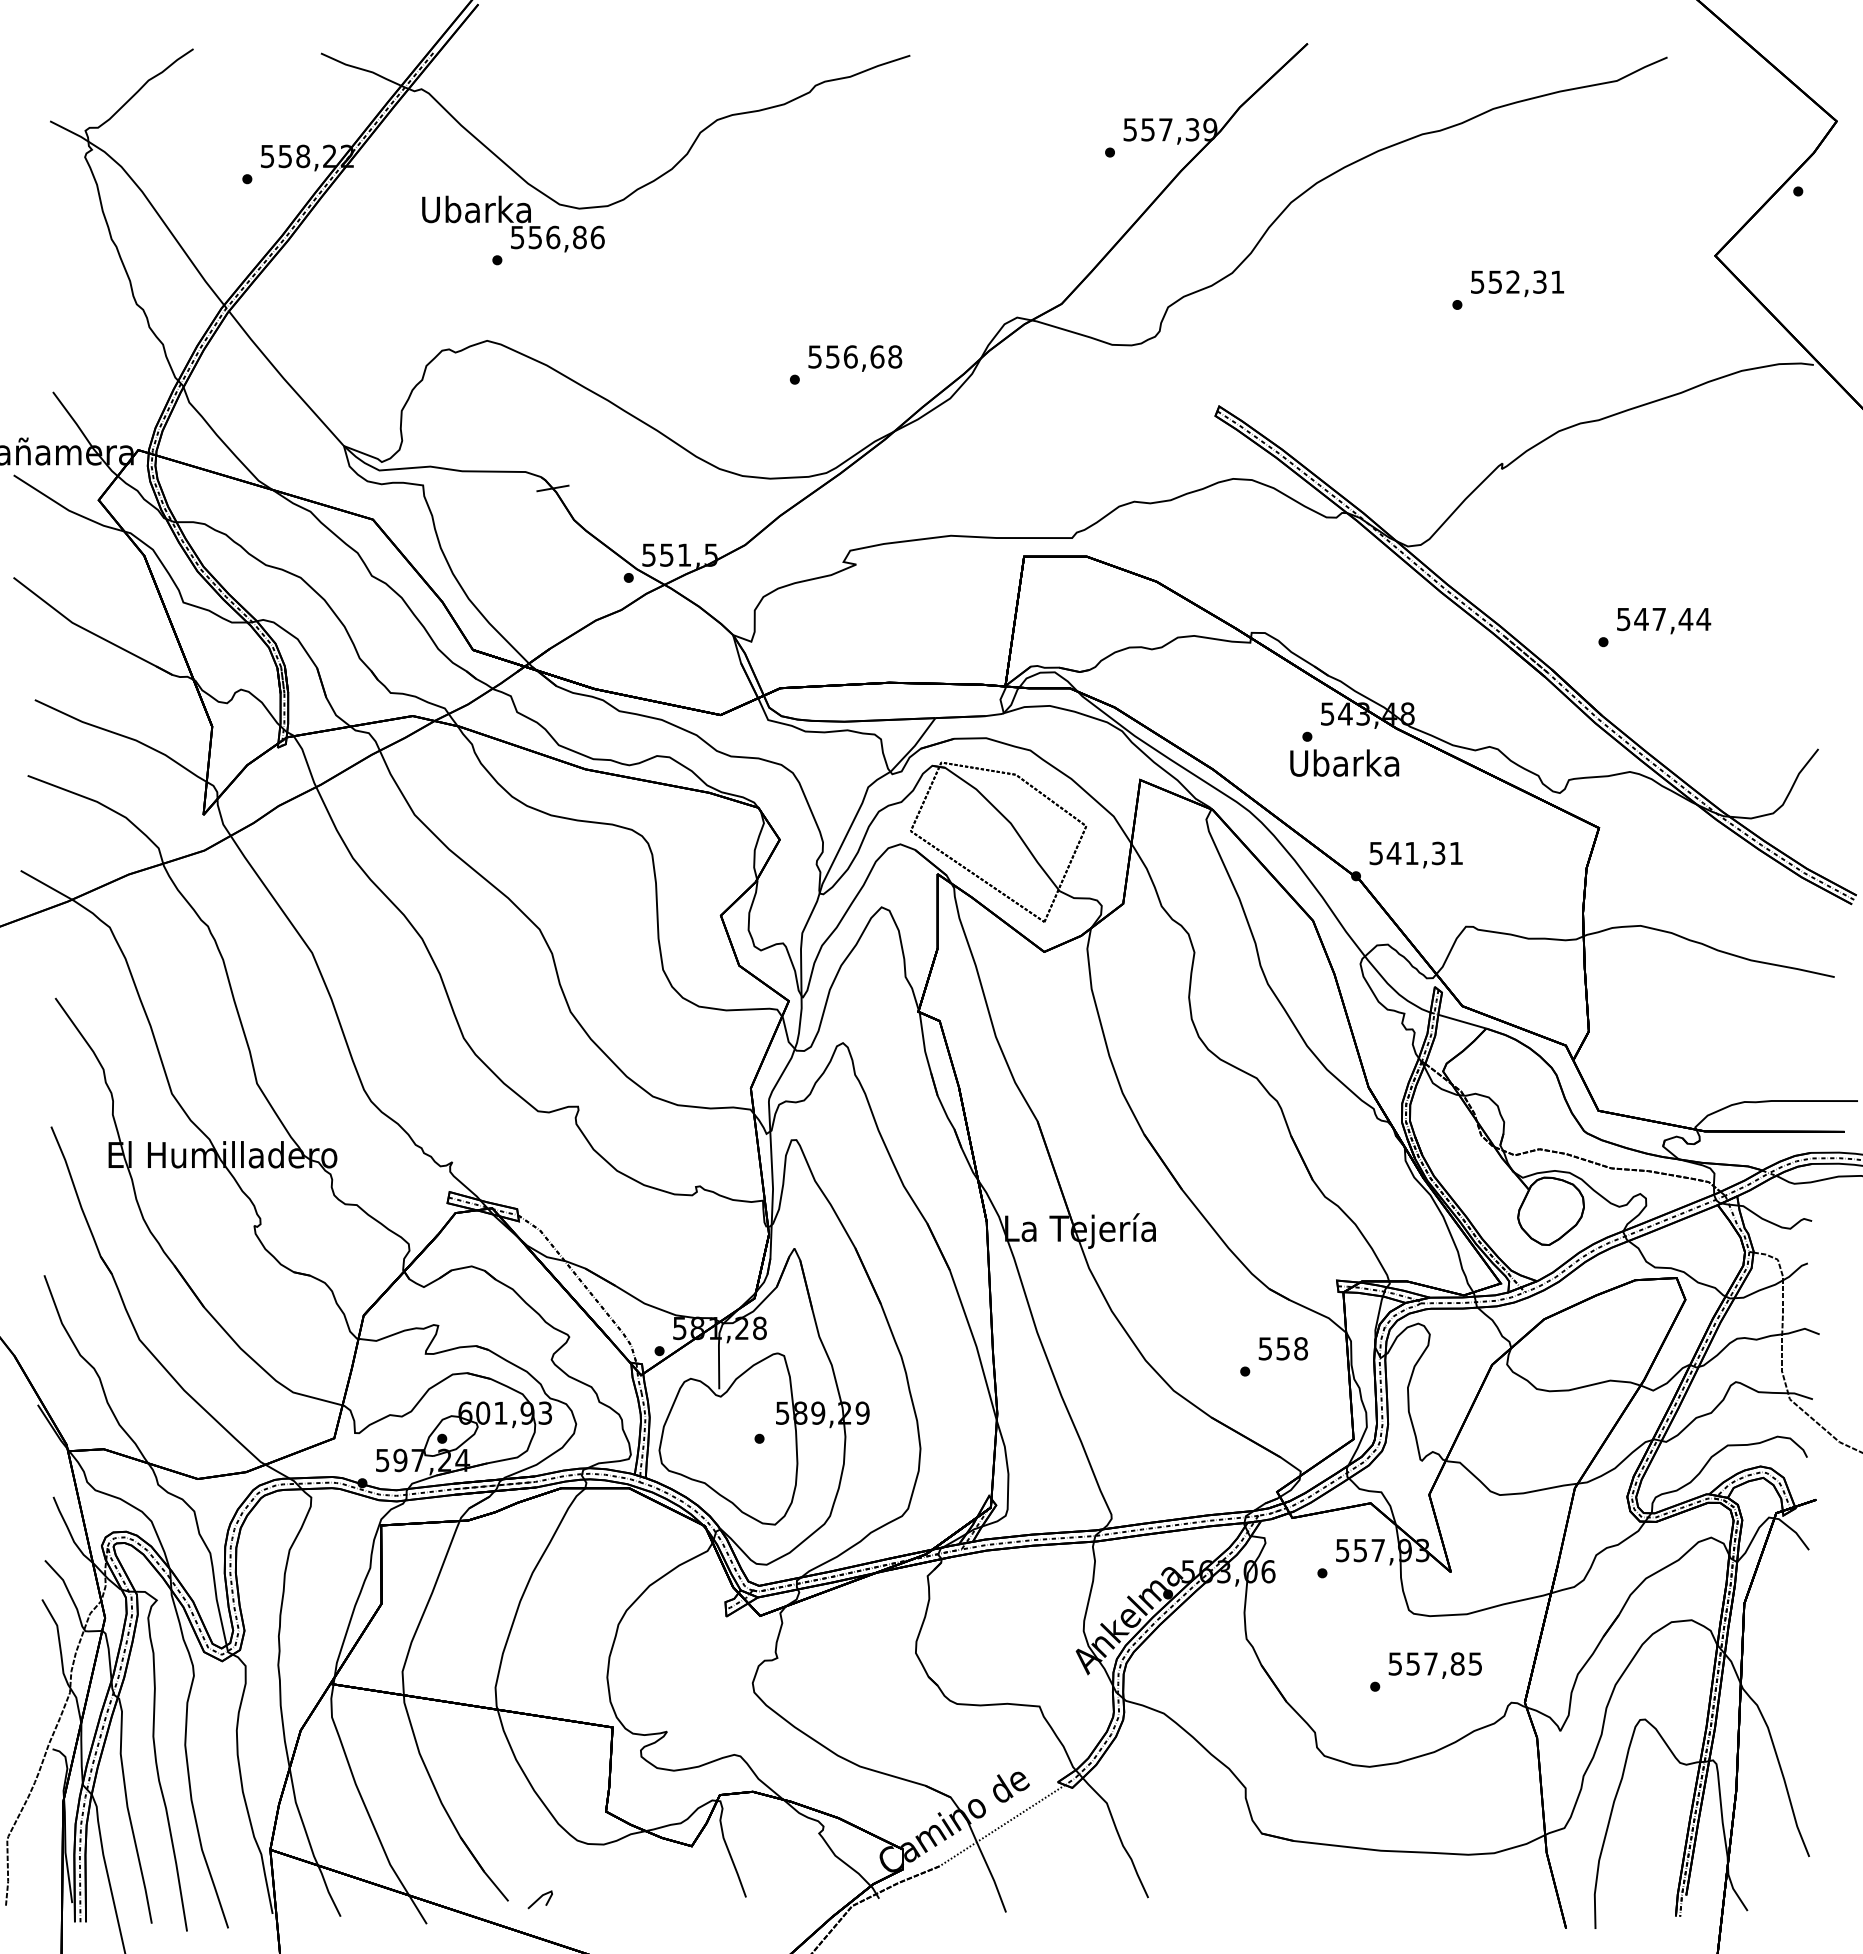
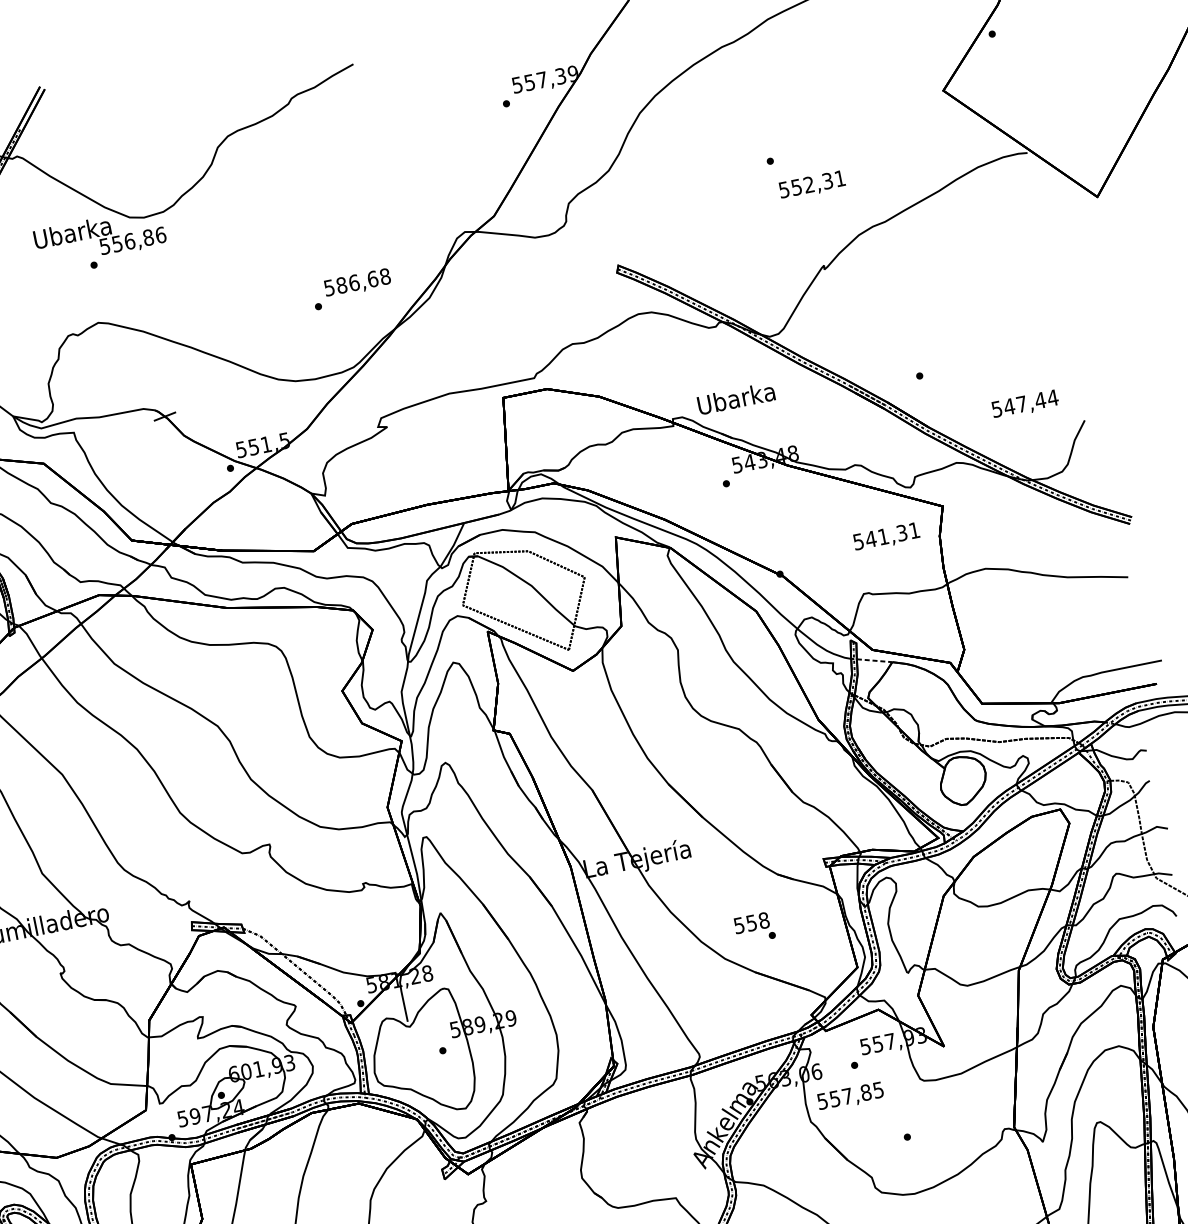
text: (1517, 283) -> (812, 185), moved
text: (832, 356) -> (341, 285), 556,68 -> 586,68
text: (1664, 621) -> (1025, 405), moved
text: (1344, 762) -> (736, 398), moved
text: (1415, 854) -> (886, 537), moved
line: (1462, 1021) -> (874, 660), solid -> dashed
text: (1282, 1348) -> (751, 922), moved
text: (1434, 1665) -> (850, 1096), moved

